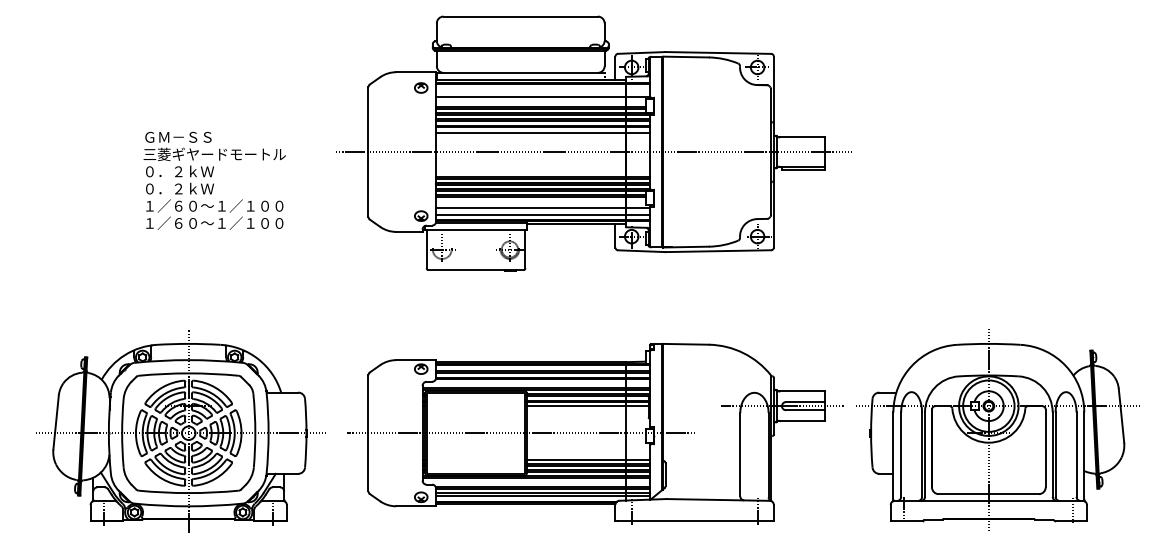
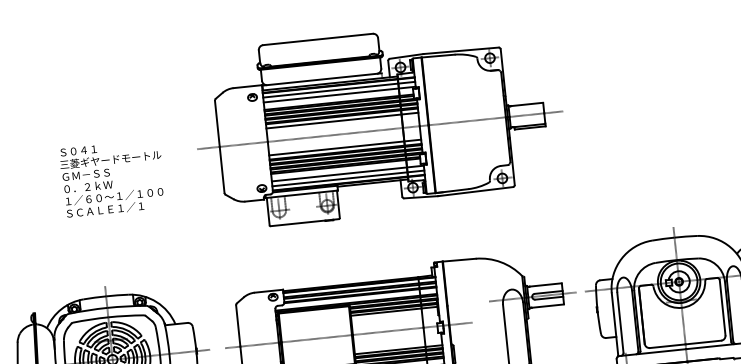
line: (542, 89) -> (338, 89), added
text: (178, 136) -> (83, 149), ＧＭ－ＳＳ -> Ｓ０４１
text: (179, 171) -> (86, 174), ０．２ｋＷ -> ＧＭ－ＳＳ
line: (542, 171) -> (344, 147), added
text: (214, 222) -> (115, 208), １／６０～１／１００ -> ＳＣＡＬＥ１／１

